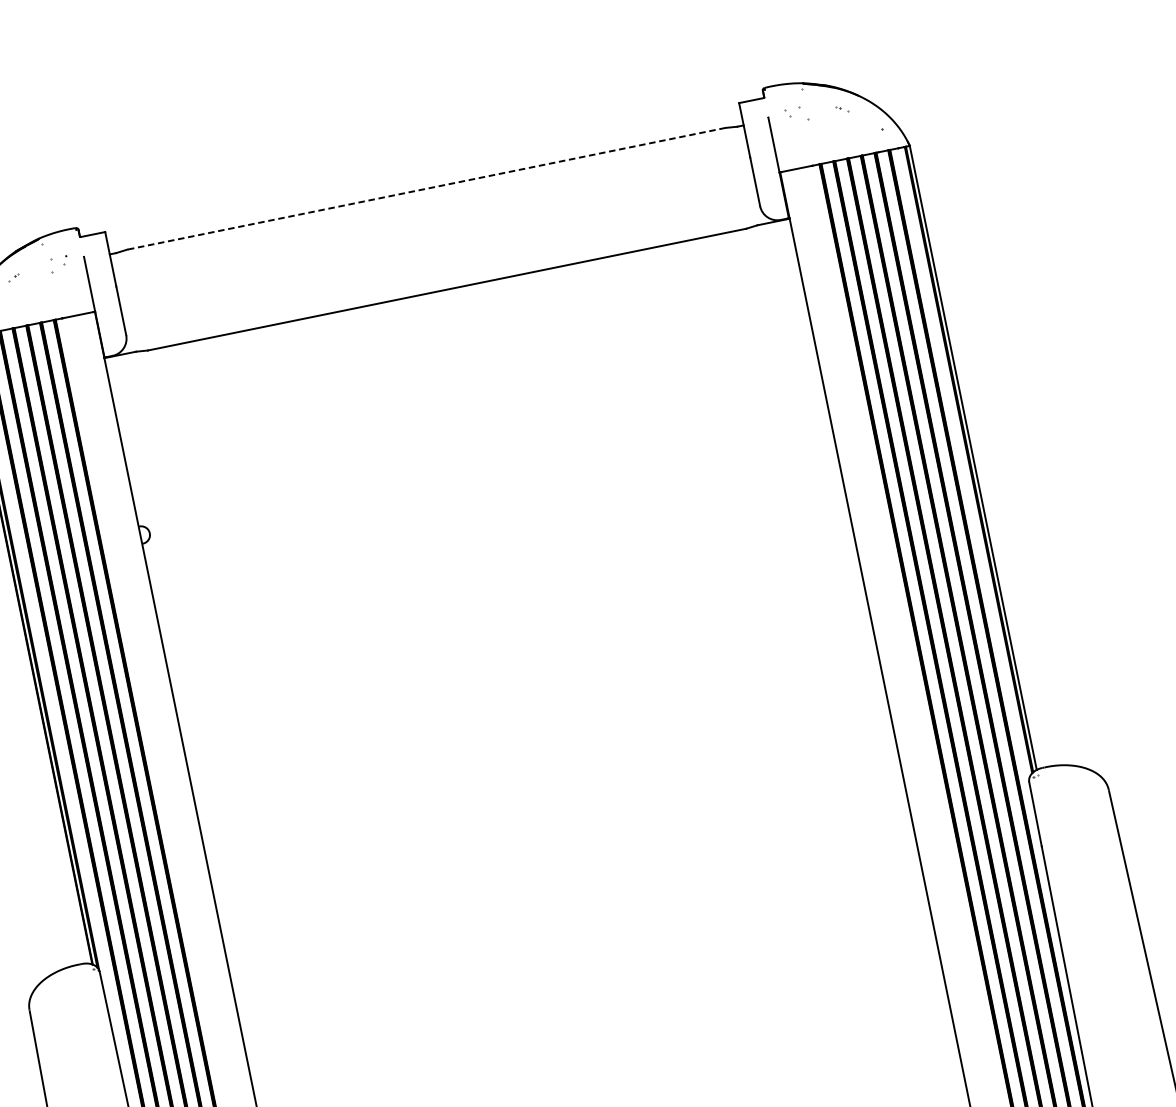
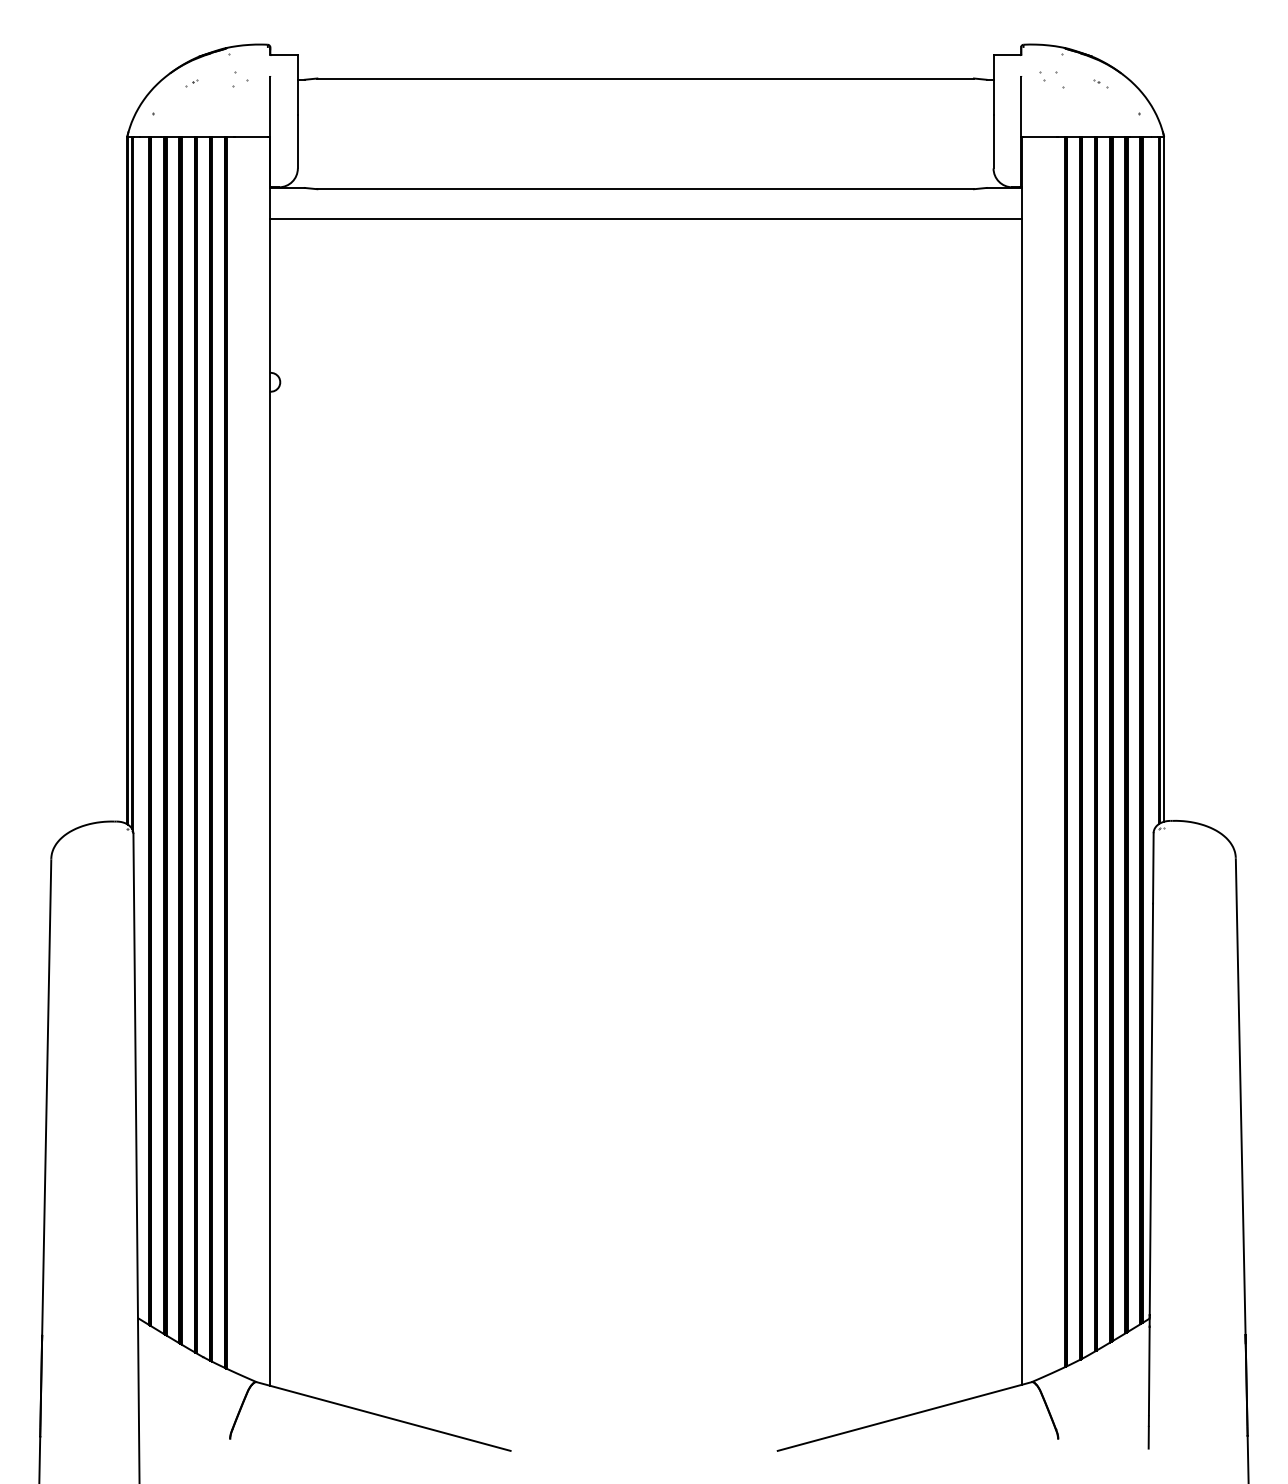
line: (426, 188) -> (645, 78), dashed -> solid
line: (452, 316) -> (645, 218), added

